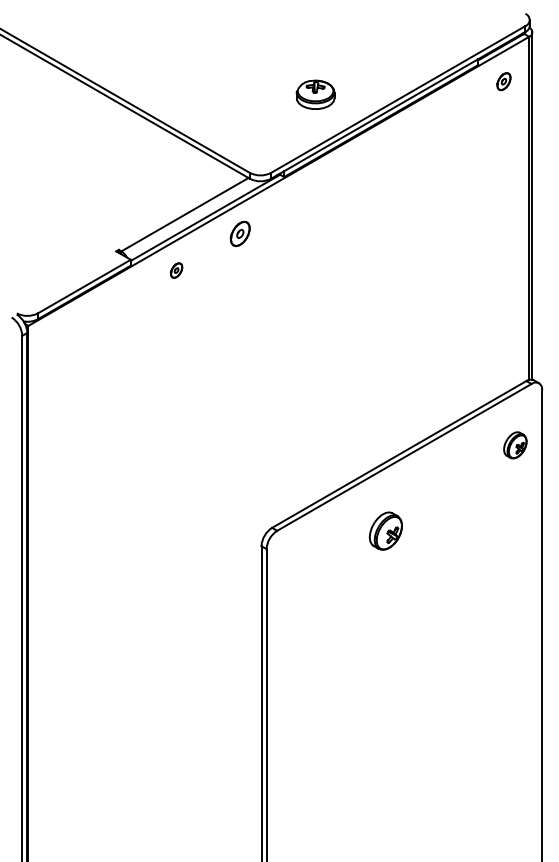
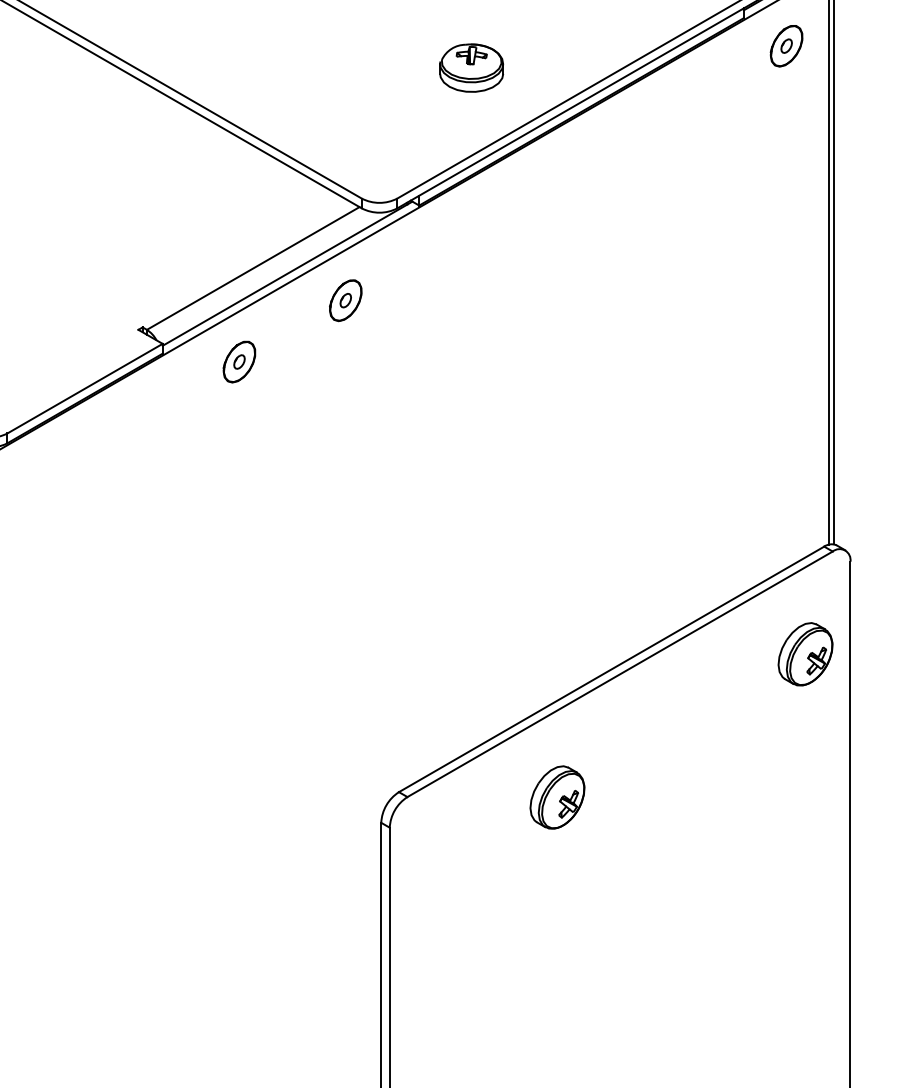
part: (503, 81) -> (785, 45), size x1.43
part: (176, 270) -> (239, 361), size x1.67
part: (515, 444) -> (805, 652), size x1.43
part: (385, 530) -> (556, 796), moved

